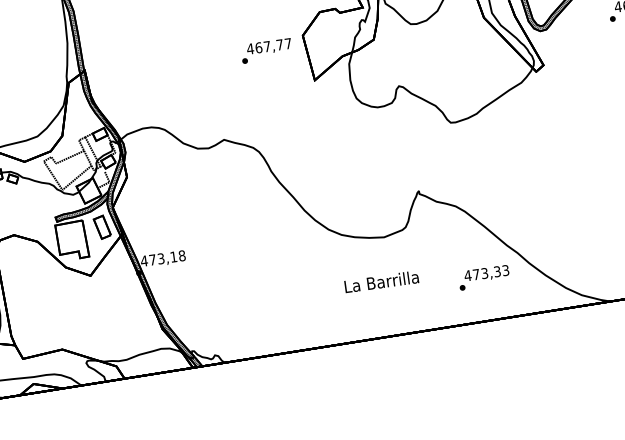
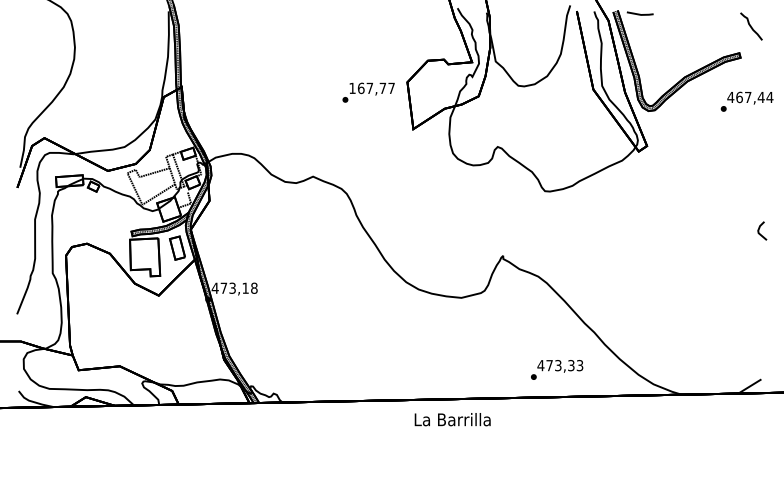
text: (250, 48) -> (352, 87), 467,77 -> 167,77
text: (484, 277) -> (557, 369), moved
text: (381, 281) -> (452, 419), moved

